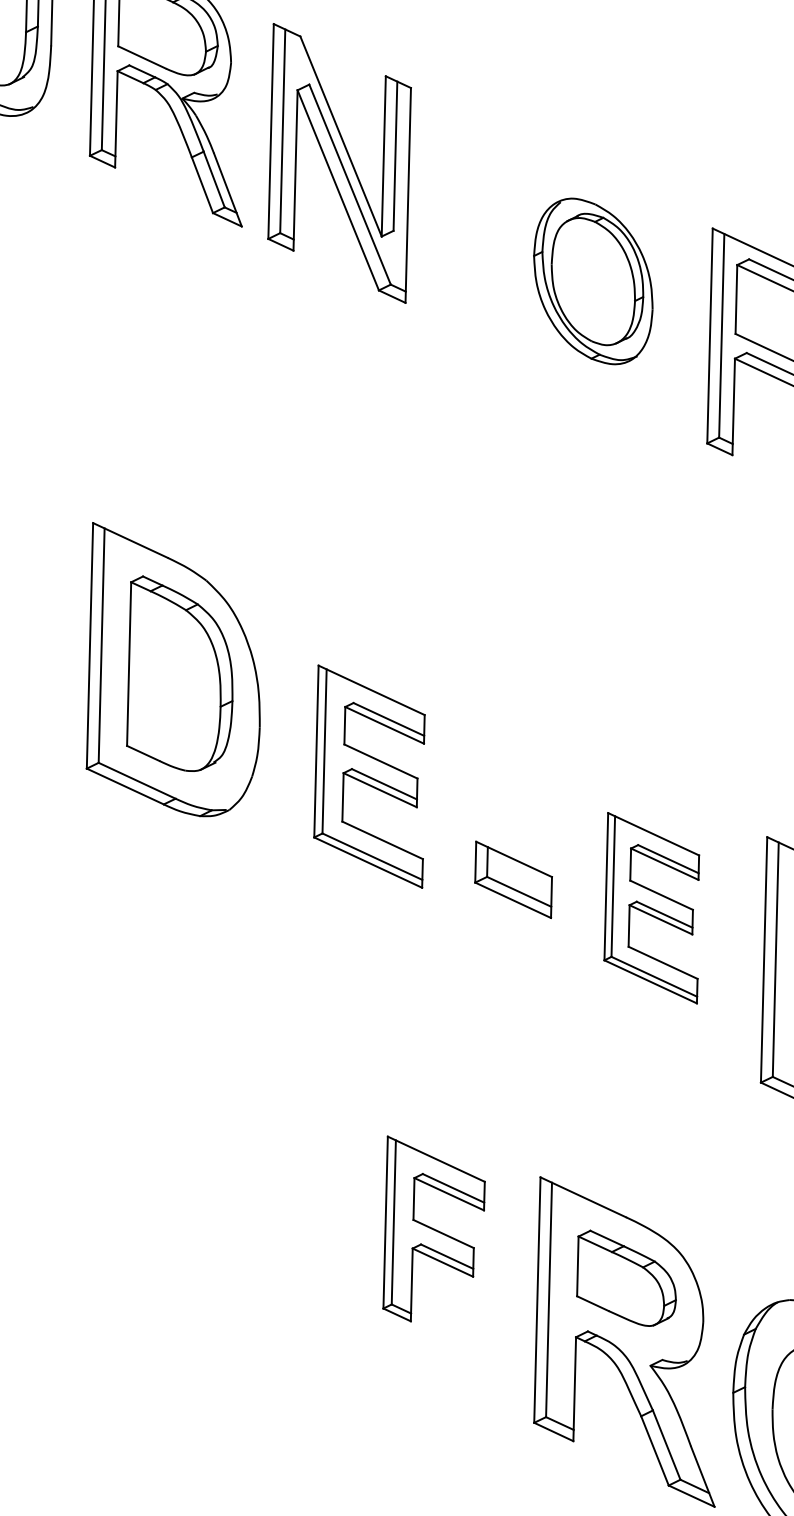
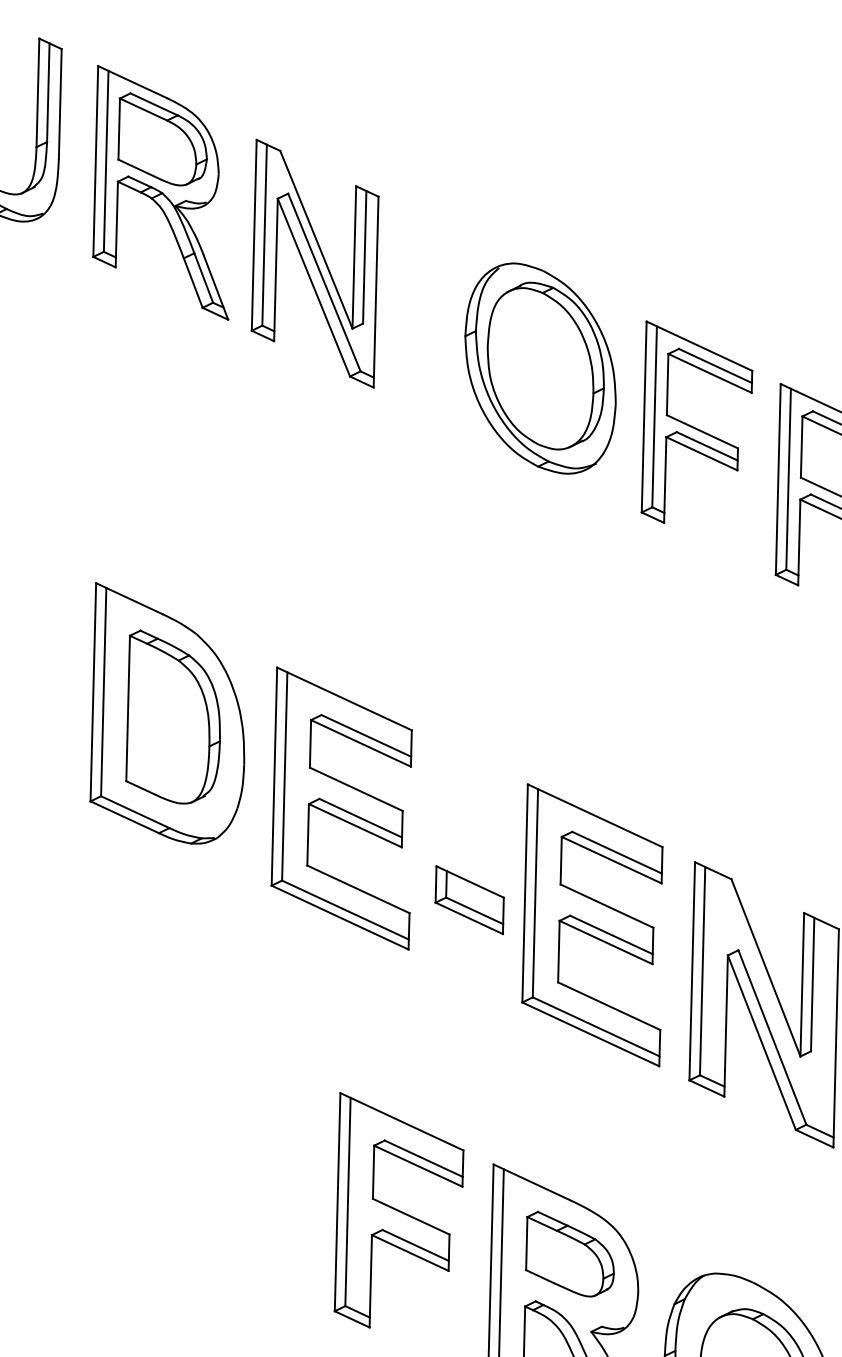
part: (593, 281) -> (540, 368), size x1.43
part: (369, 776) -> (341, 808), size x1.43
part: (651, 908) -> (592, 925), size x1.67
part: (433, 1229) -> (398, 1210), size x1.43

